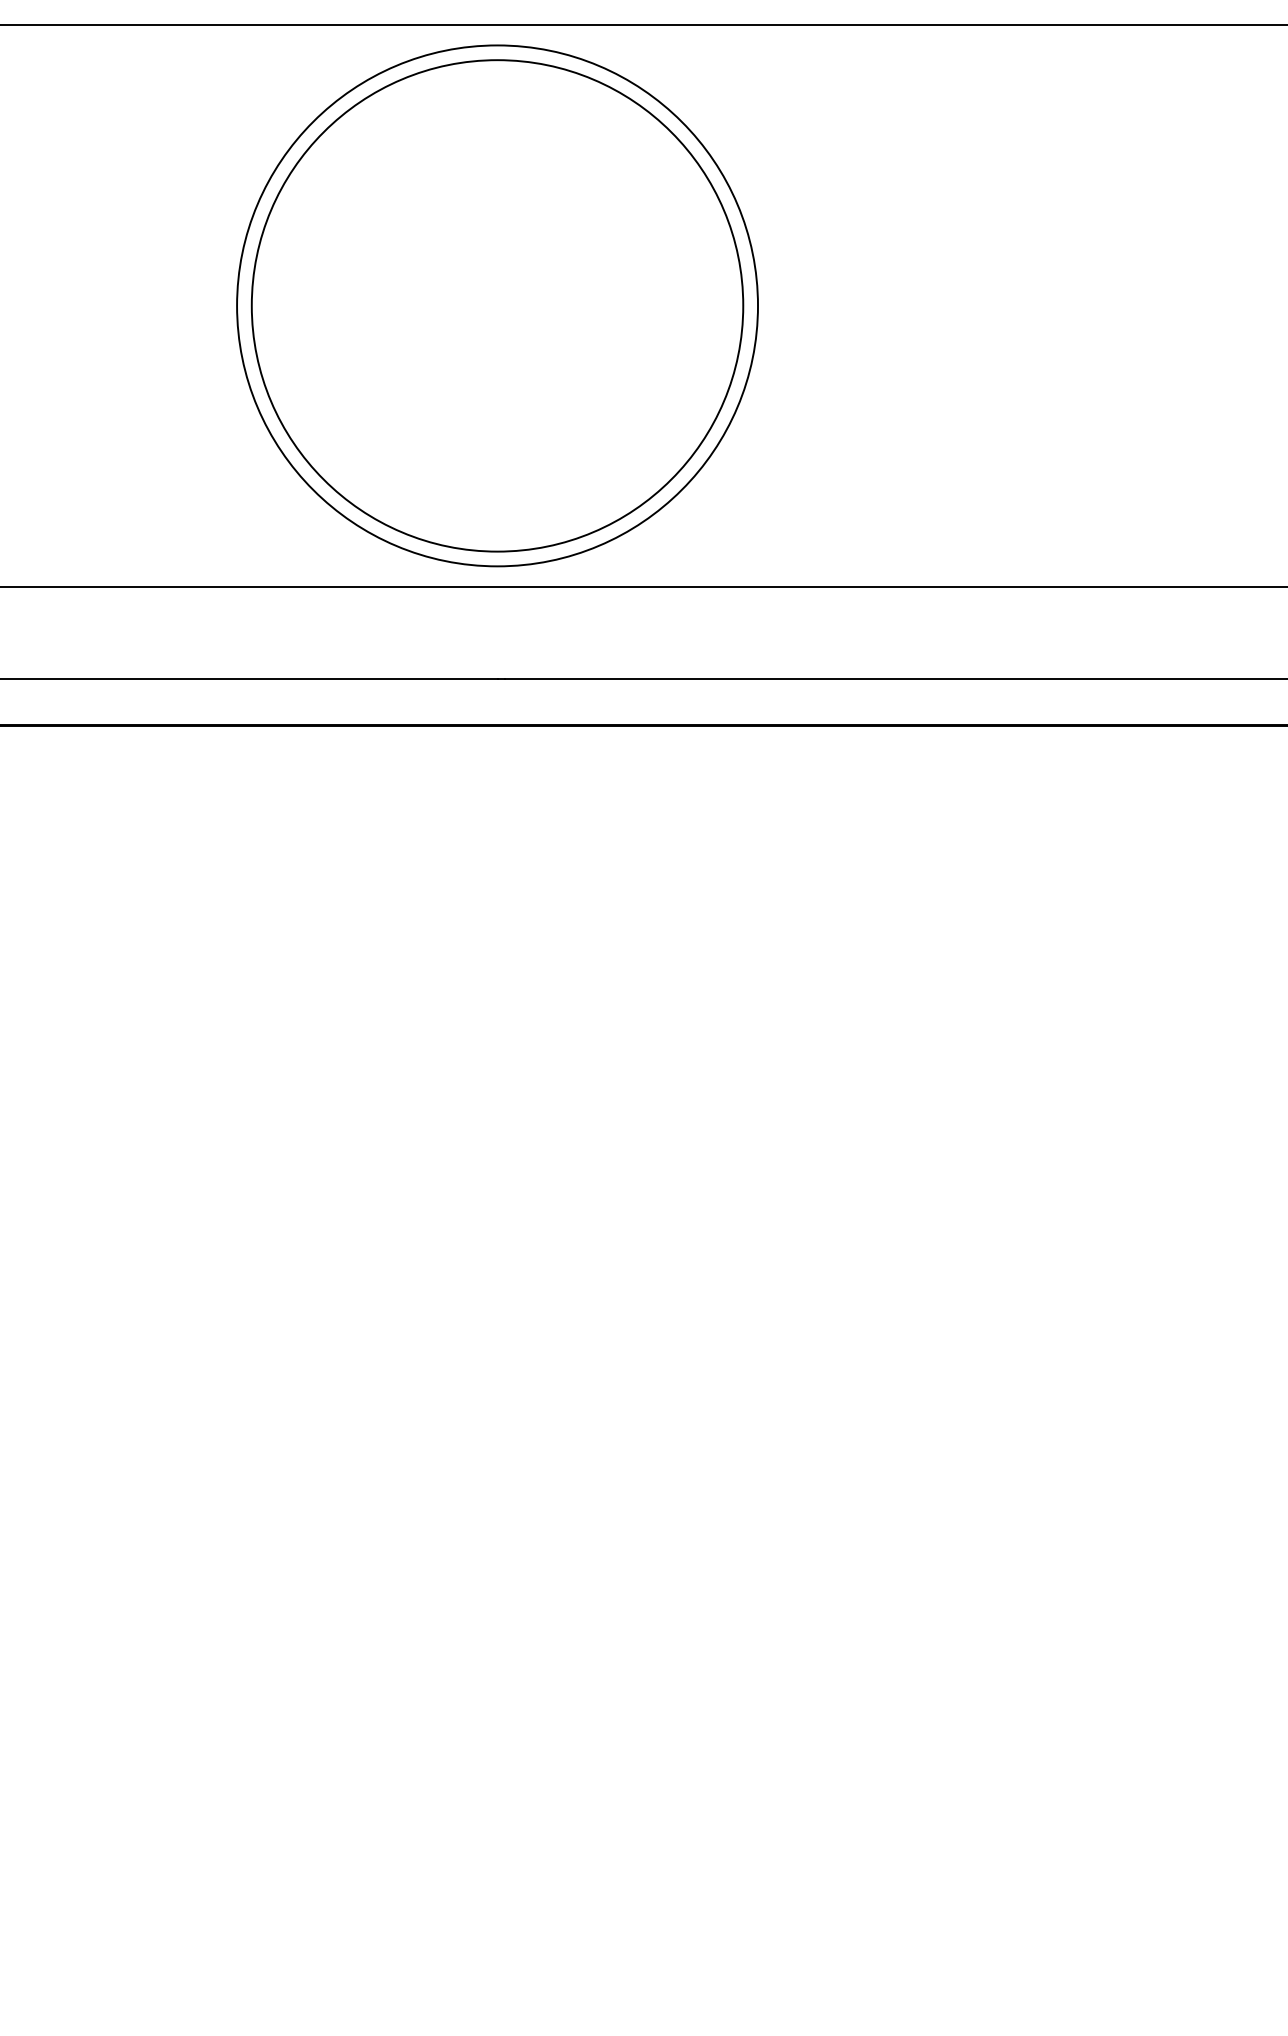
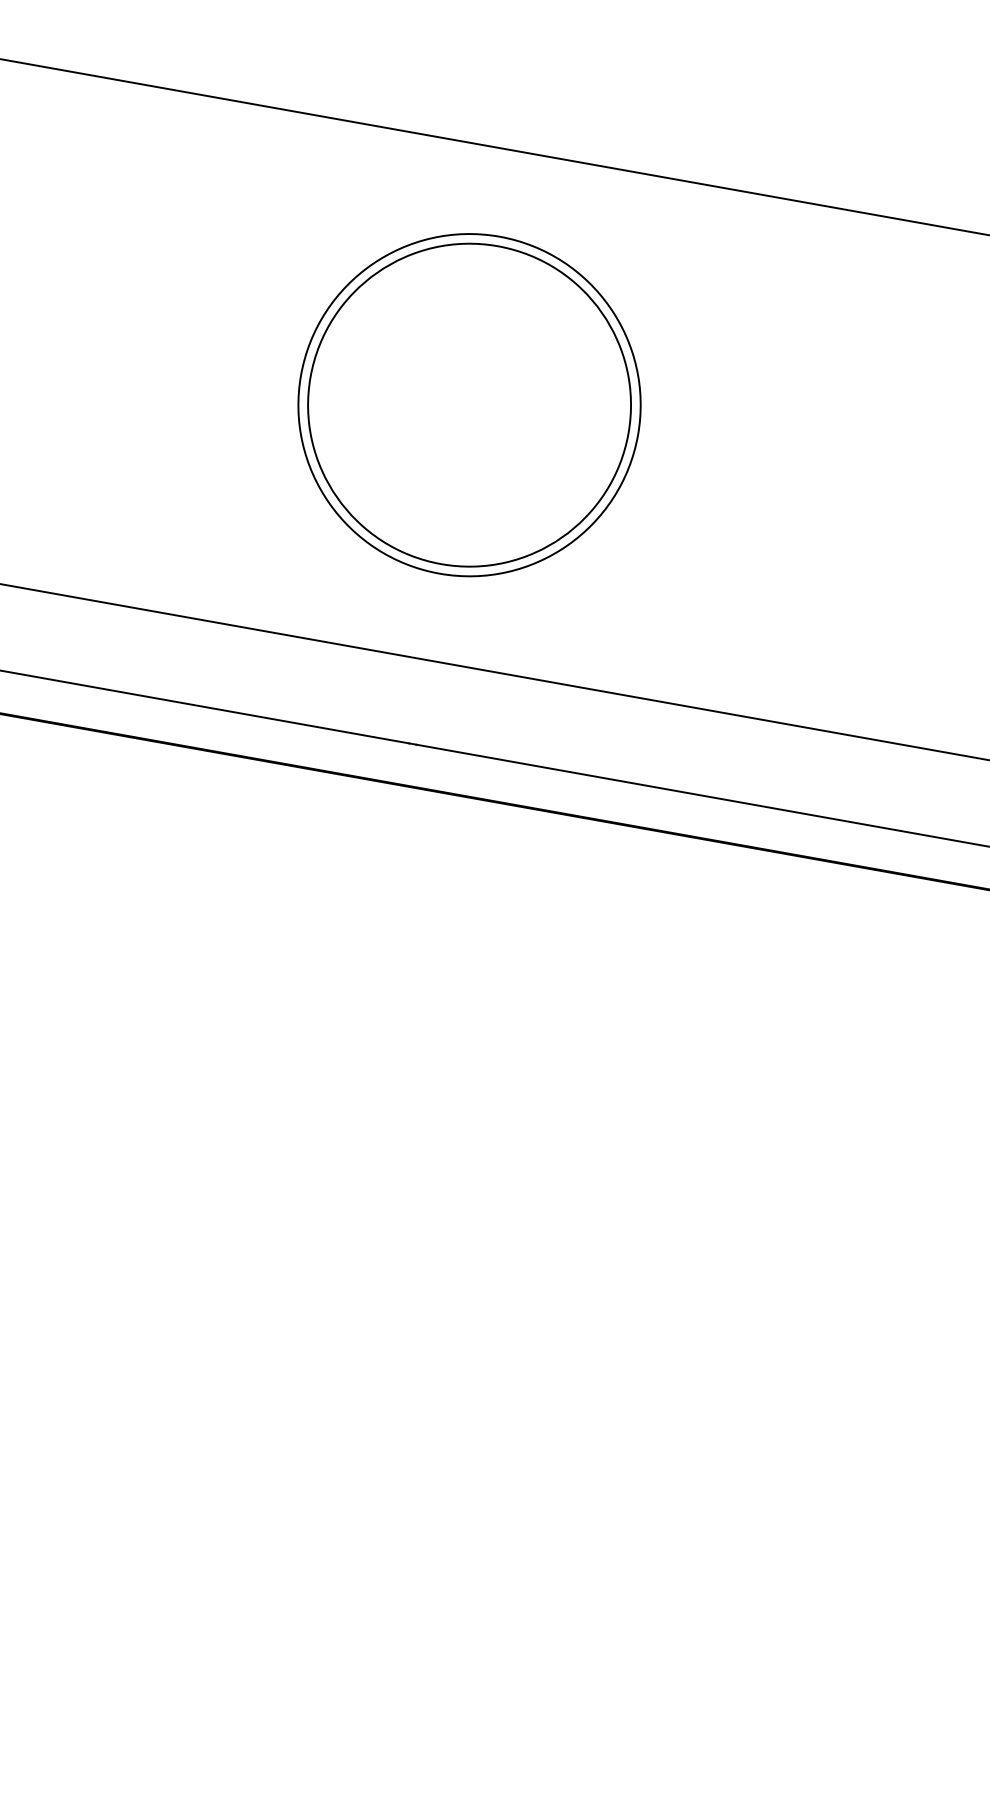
circle: (497, 305) -> (469, 404), size x0.71
circle: (497, 305) -> (469, 404), size x0.71

